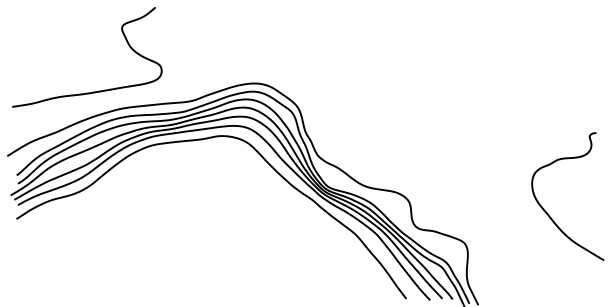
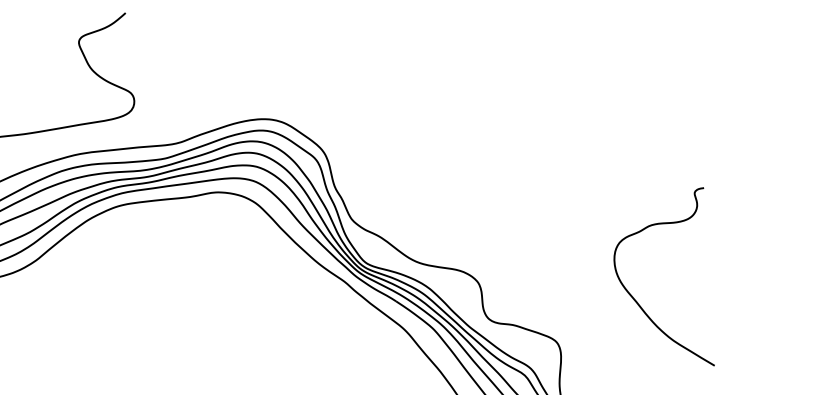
curve: (548, 213) -> (637, 300), moved

